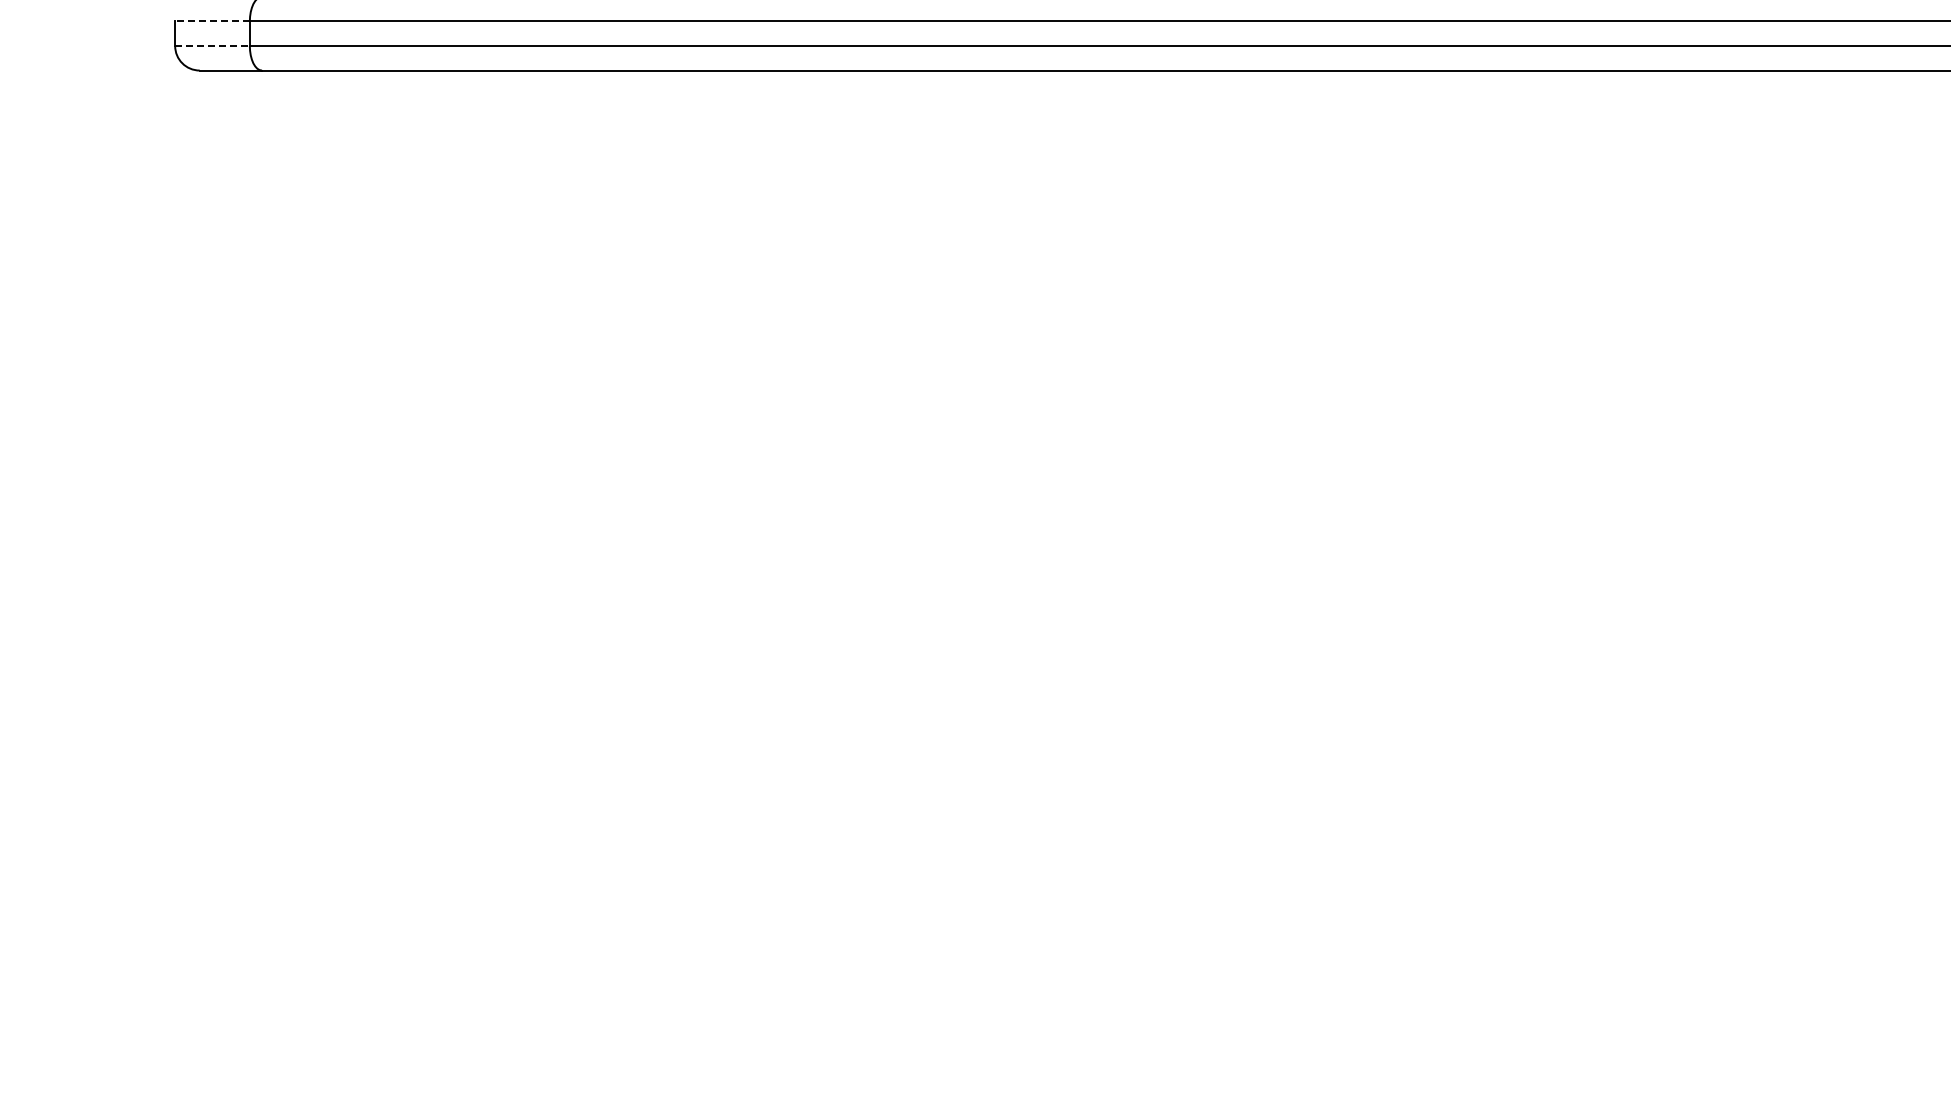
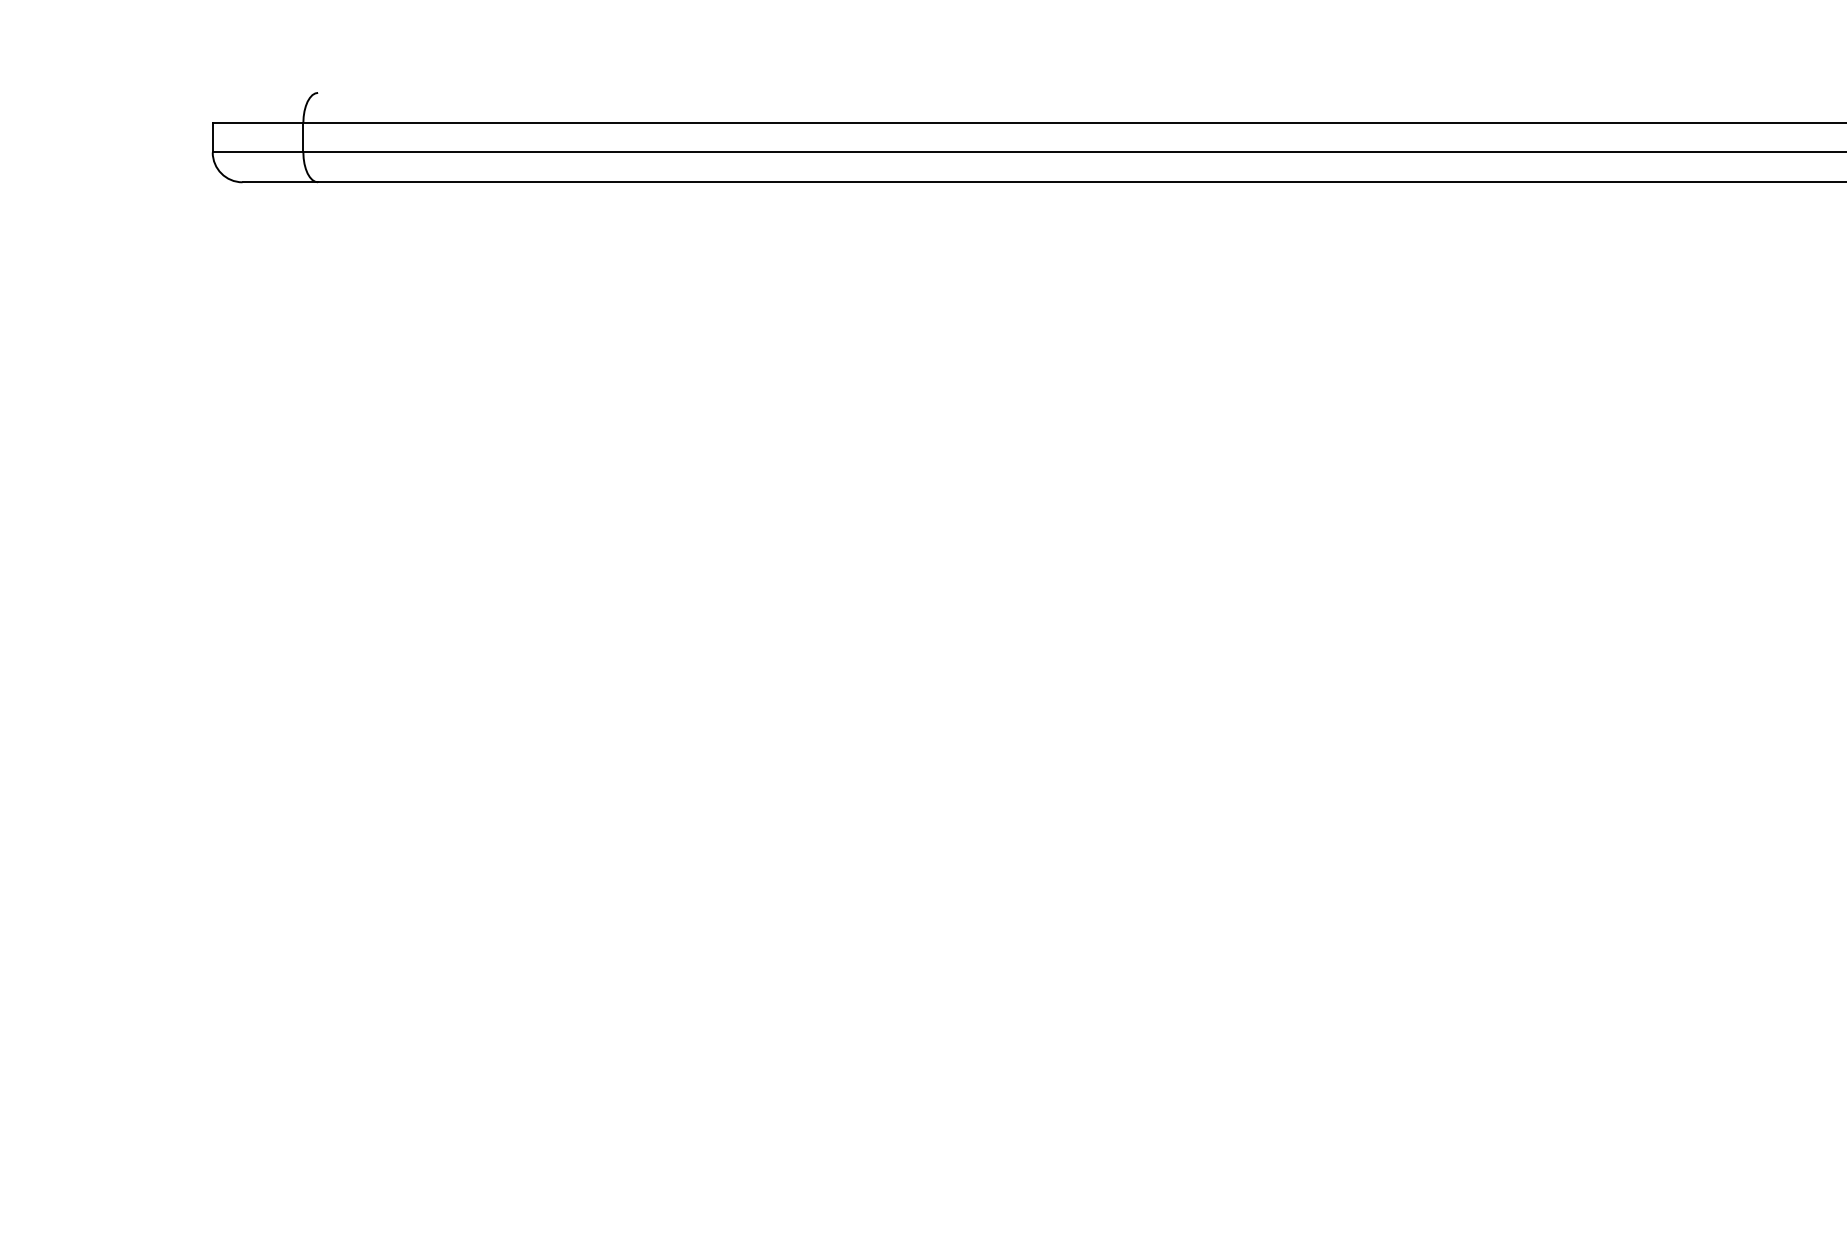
line: (212, 21) -> (258, 122), dashed -> solid
line: (213, 45) -> (259, 151), dashed -> solid

